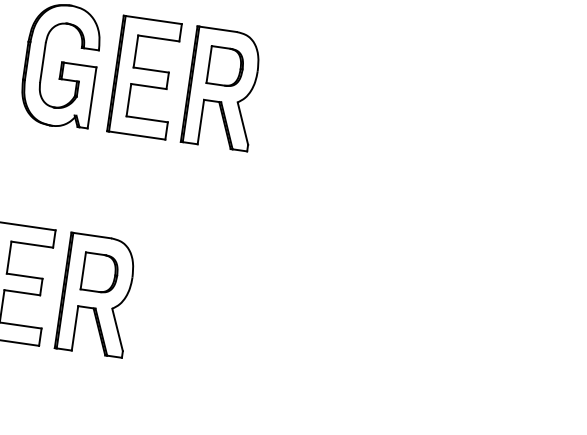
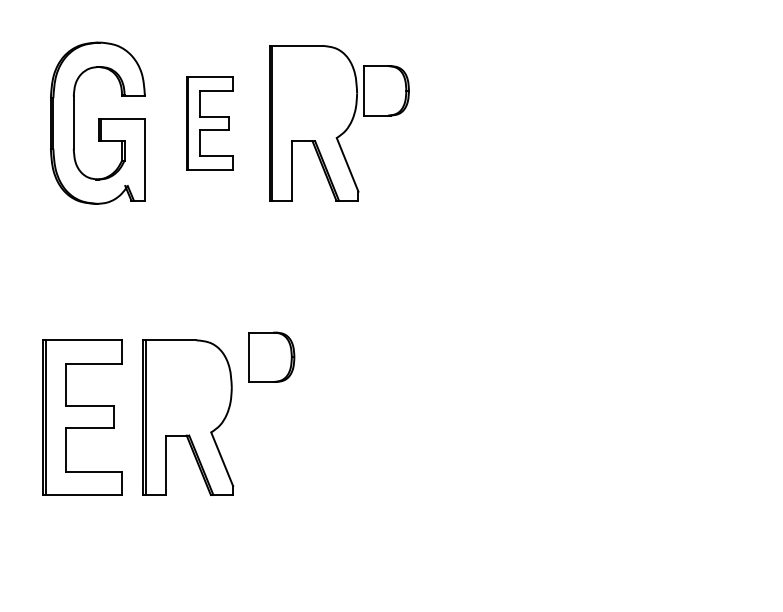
part: (225, 66) -> (386, 90), moved
part: (144, 77) -> (209, 123), size x0.6
part: (100, 272) -> (271, 356), moved

